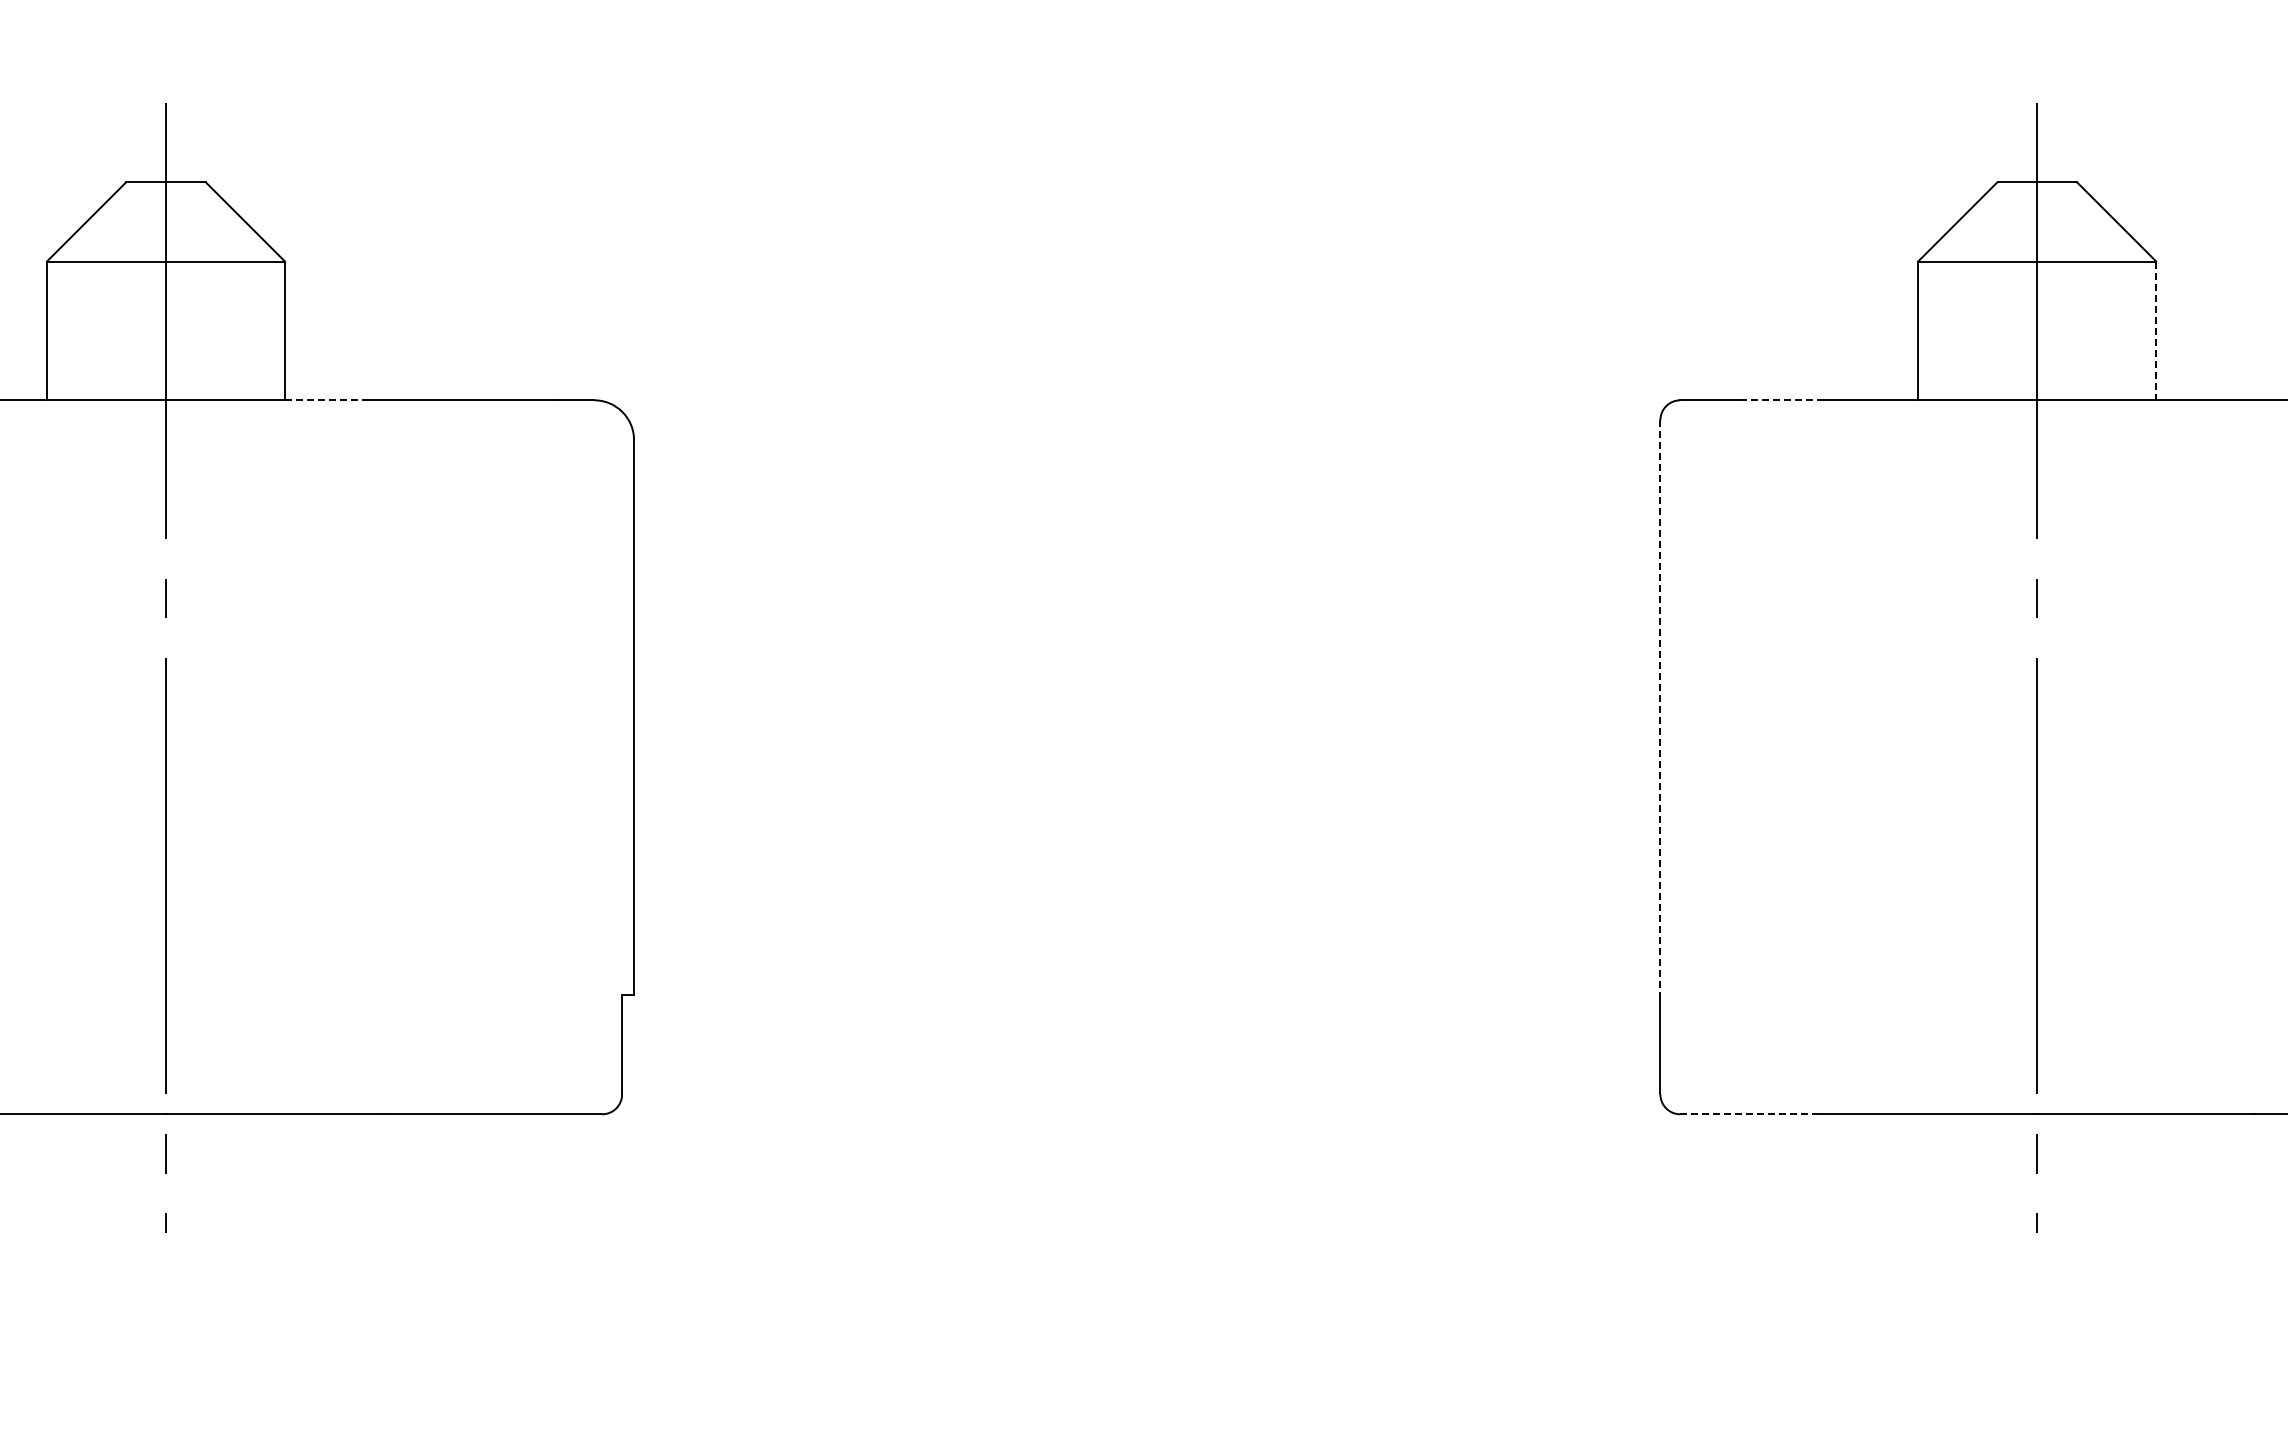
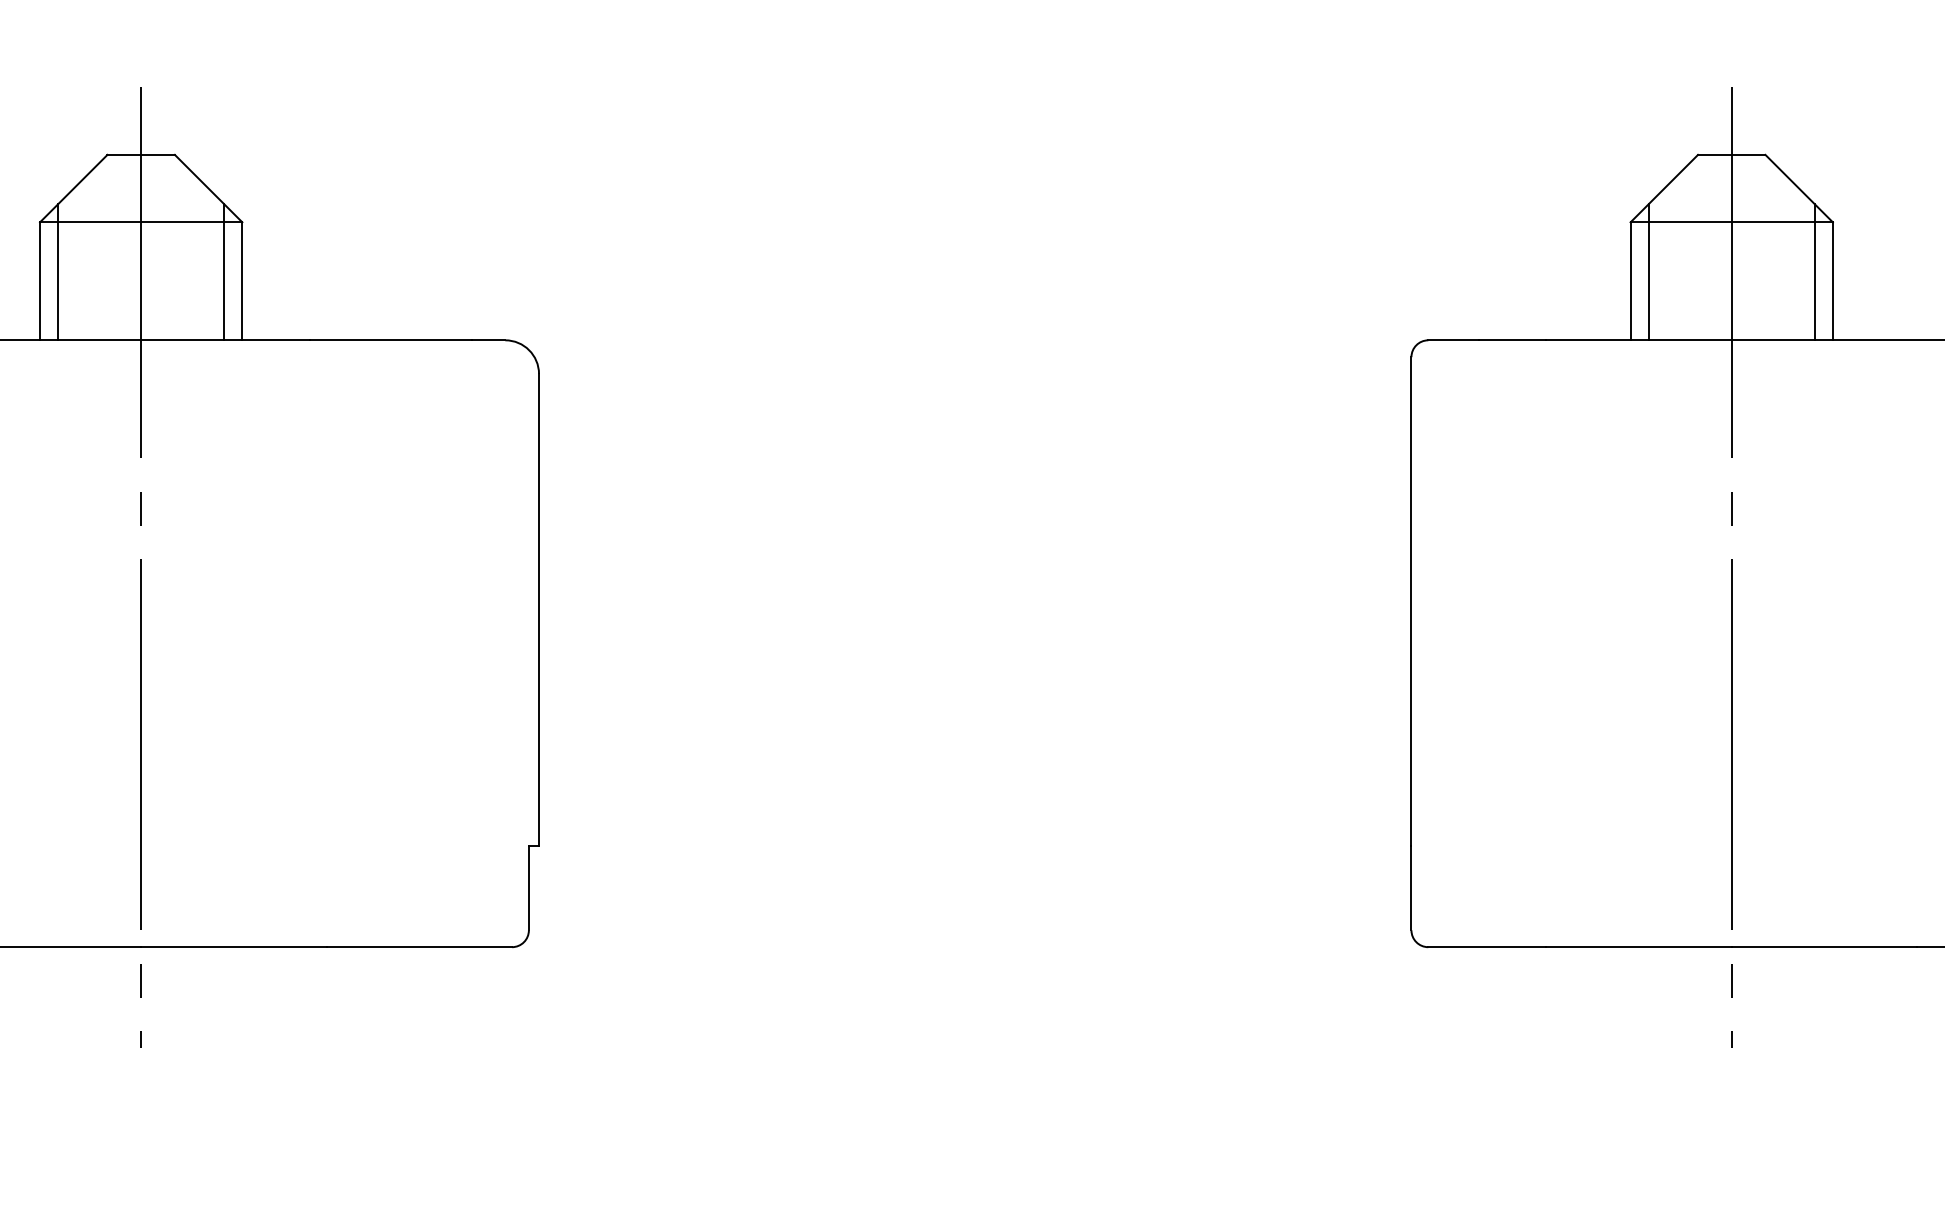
line: (68, 320) -> (58, 272), added
line: (263, 320) -> (224, 272), added
line: (1939, 320) -> (1648, 272), added
line: (2134, 320) -> (1814, 272), added
line: (2156, 331) -> (1833, 281), dashed -> solid
line: (324, 400) -> (275, 340), dashed -> solid
line: (1779, 400) -> (1512, 340), dashed -> solid
line: (1660, 707) -> (1411, 601), dashed -> solid
line: (1750, 1114) -> (1488, 947), dashed -> solid

